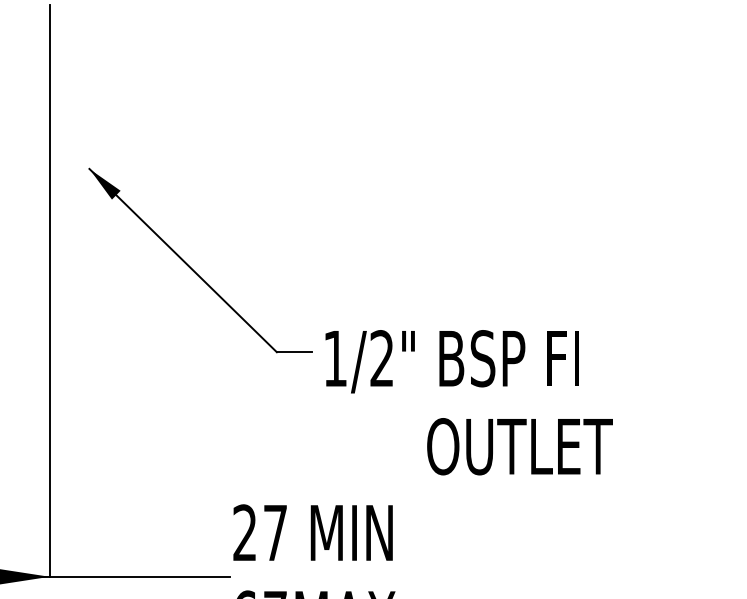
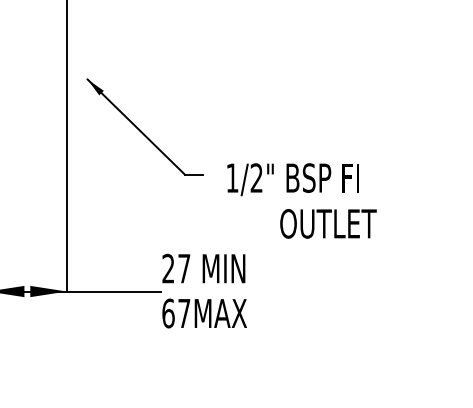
text: (468, 401) -> (301, 200), moved

